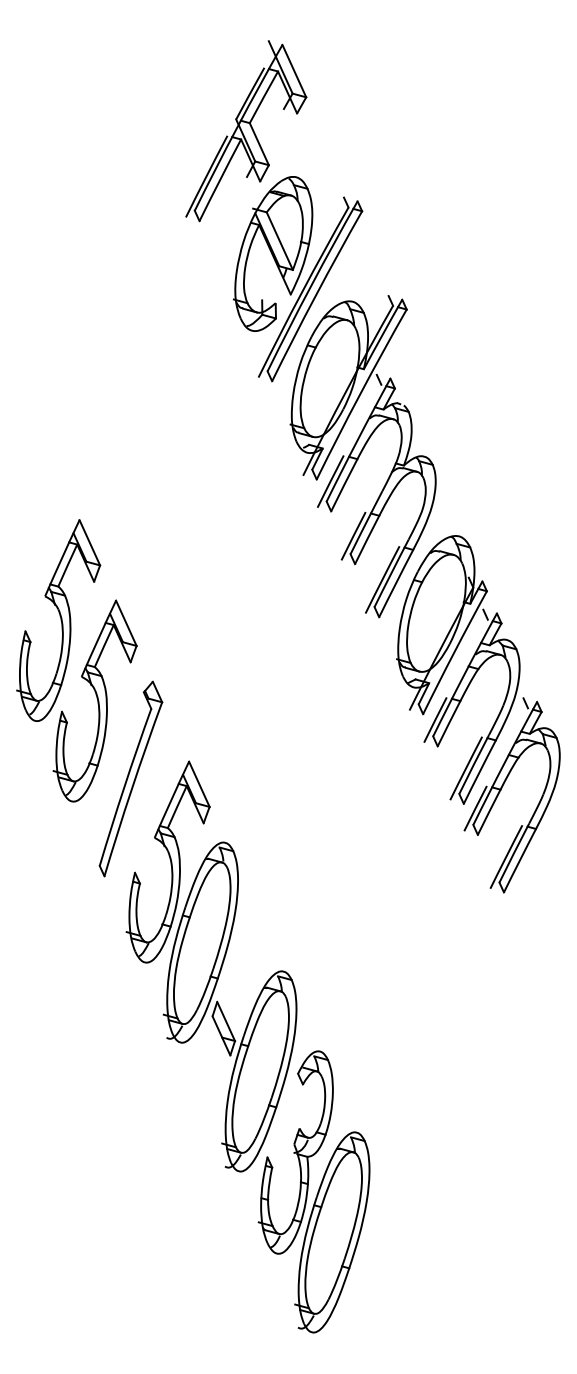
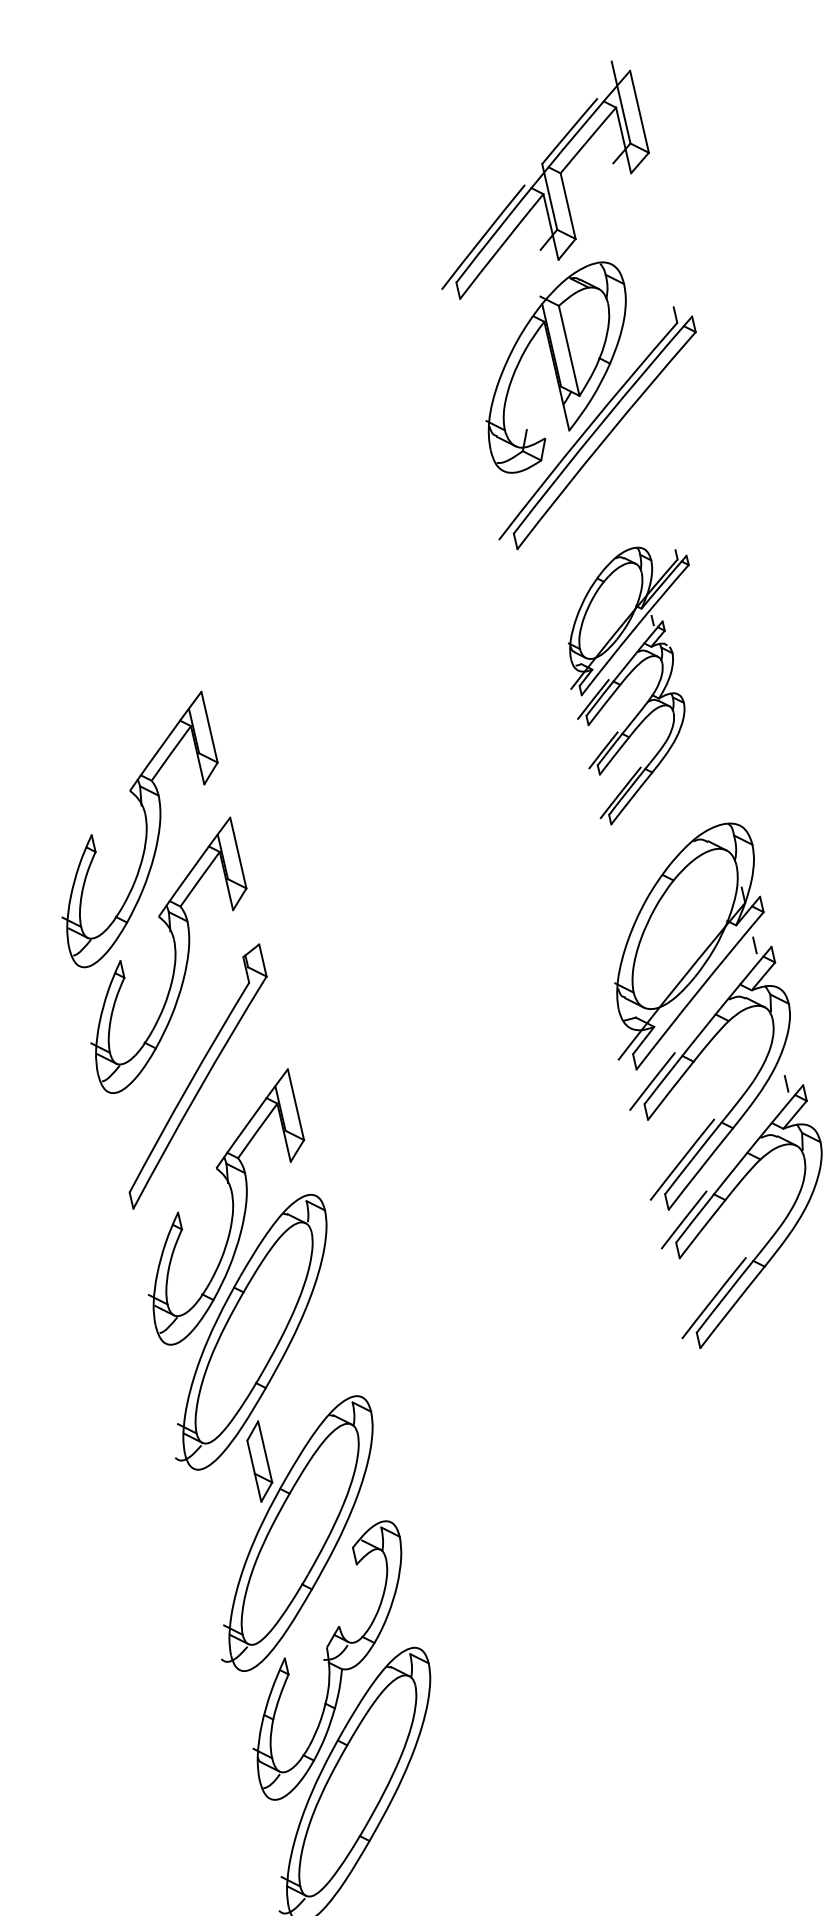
part: (362, 456) -> (624, 683), size x0.6

